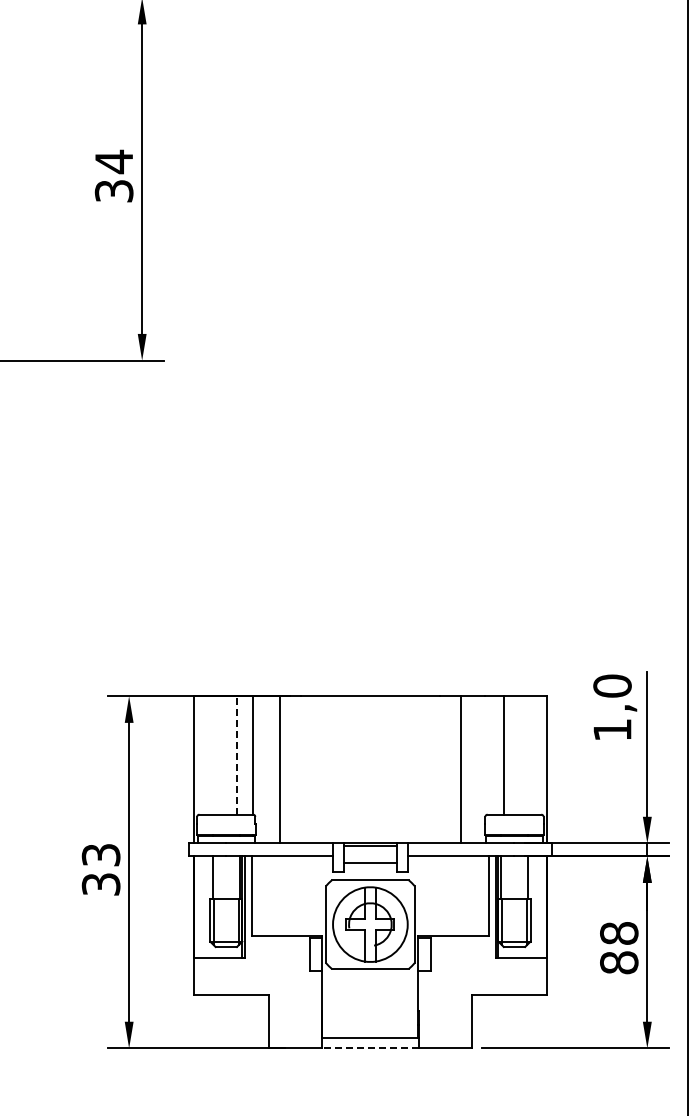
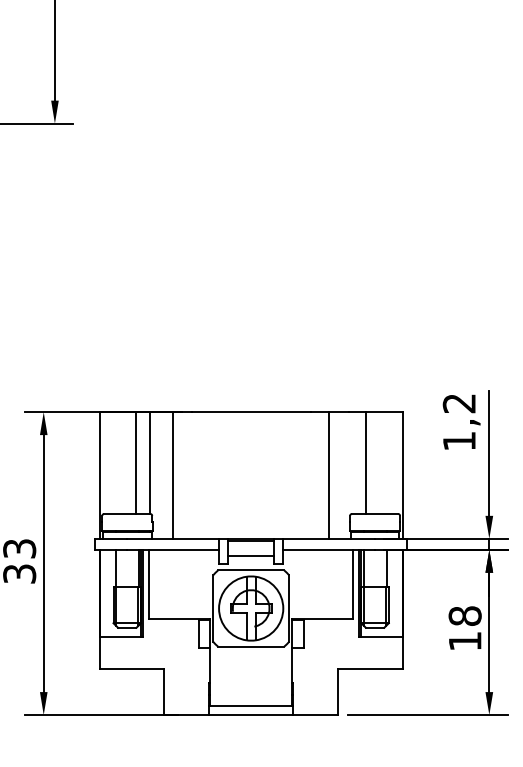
text: (612, 685) -> (459, 402), 1,0 -> 1,2
line: (236, 754) -> (136, 462), dashed -> solid
text: (619, 962) -> (465, 641), 88 -> 18
line: (370, 1048) -> (251, 715), dashed -> solid

